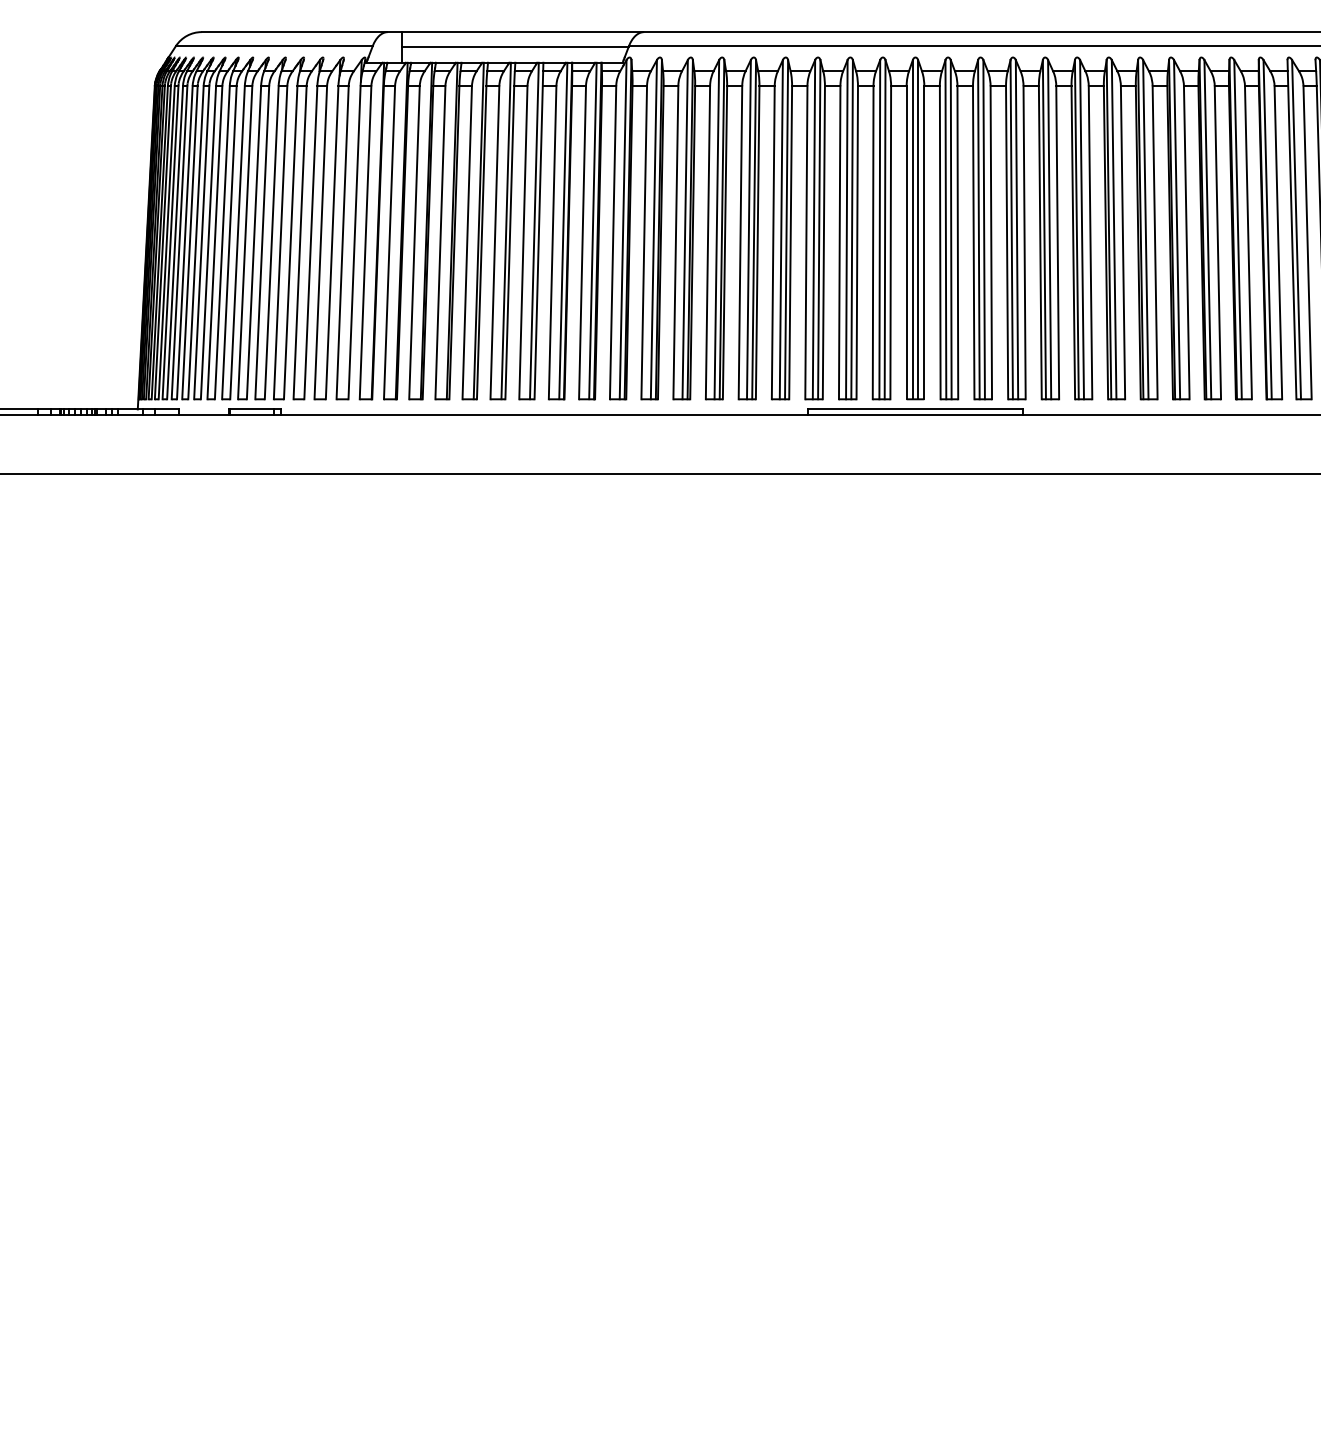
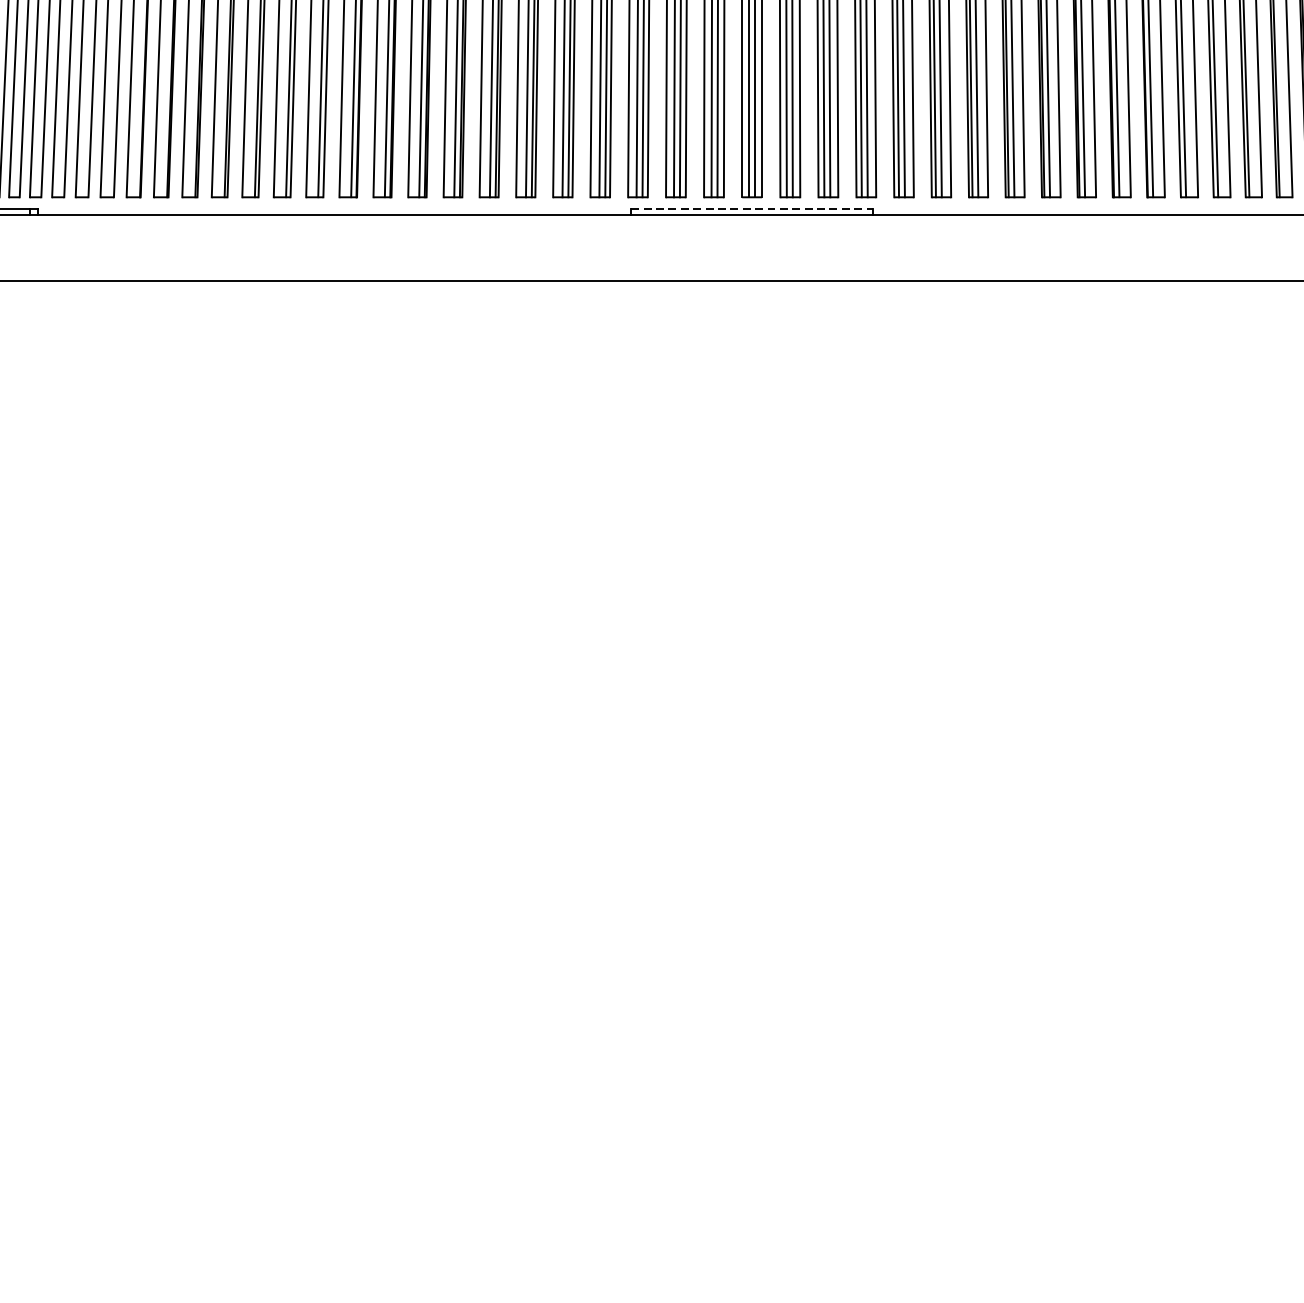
line: (915, 409) -> (752, 208), solid -> dashed

